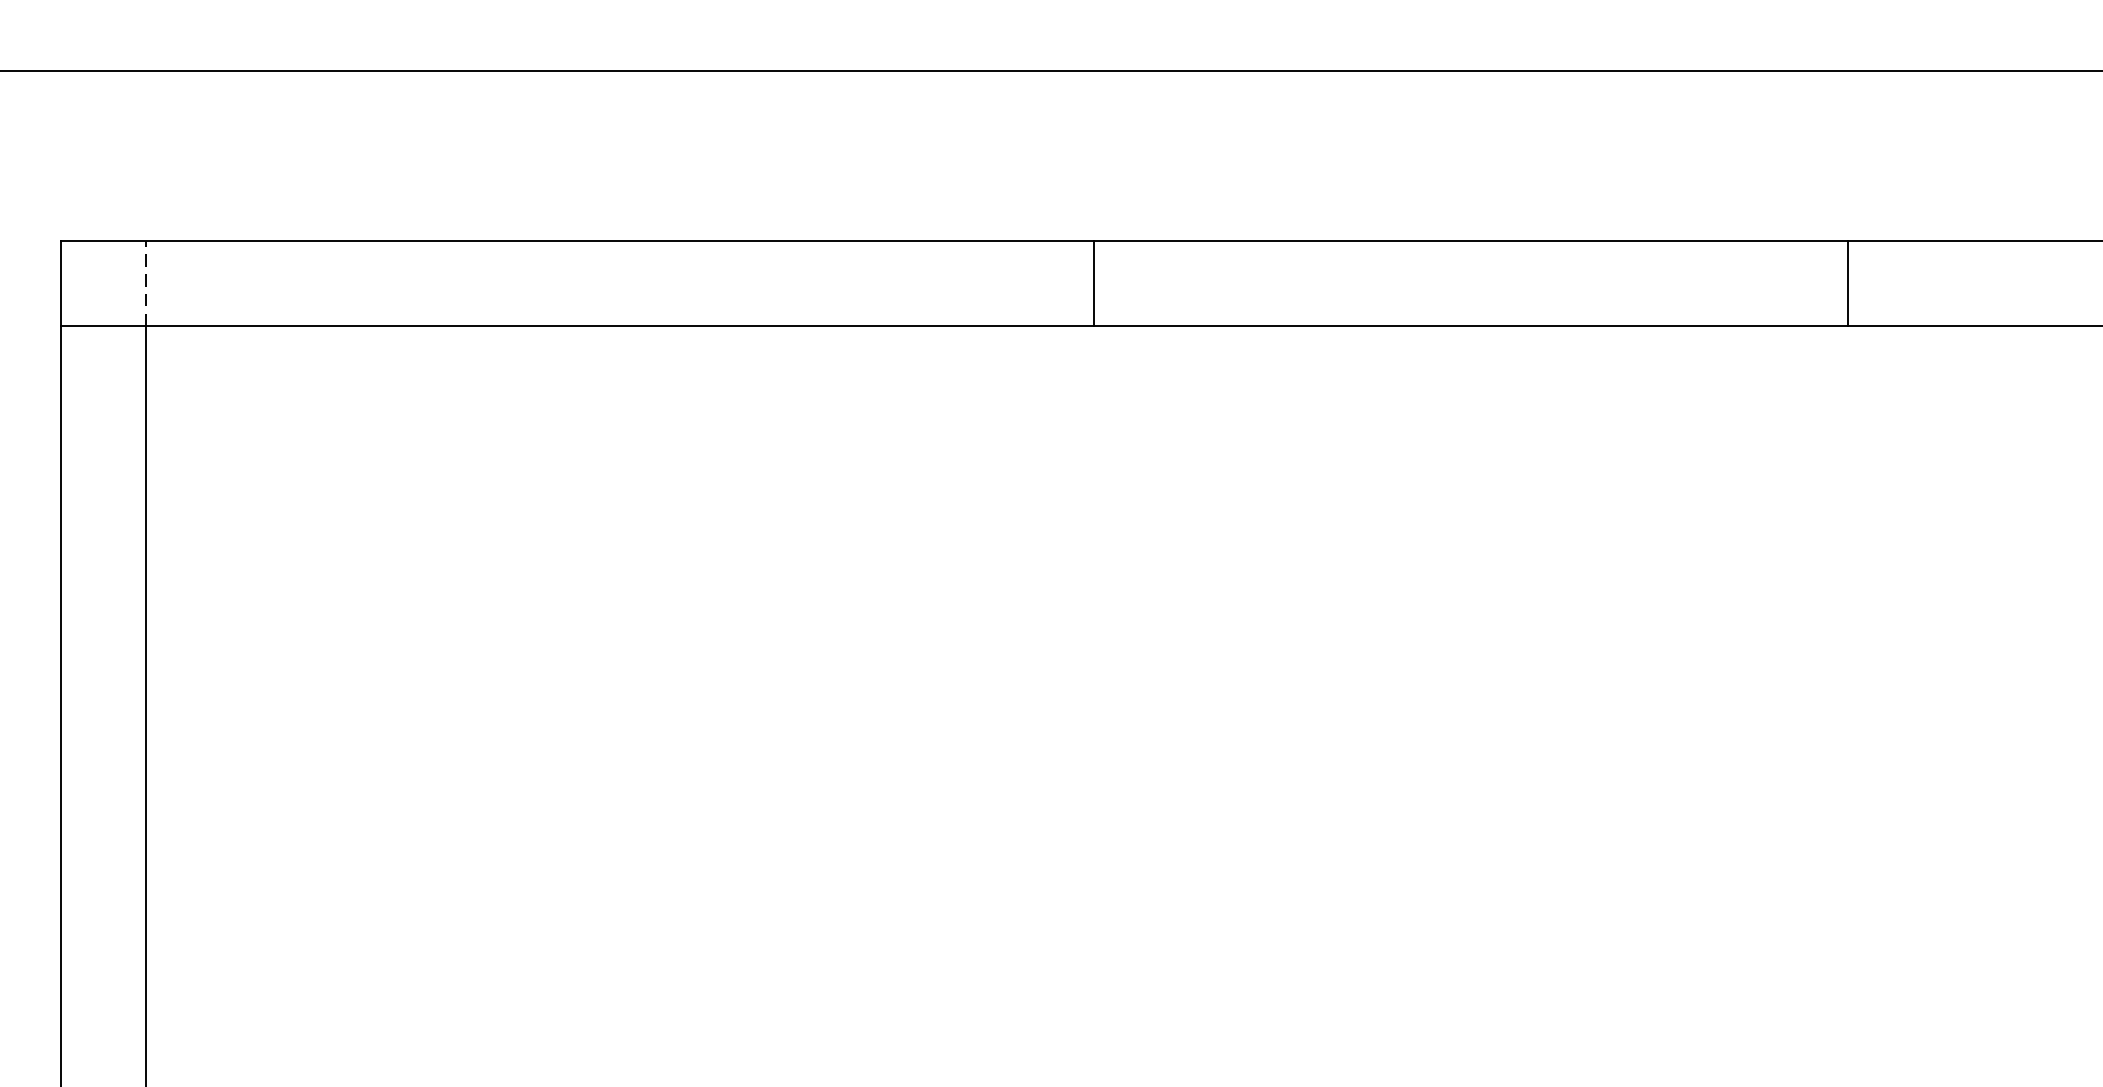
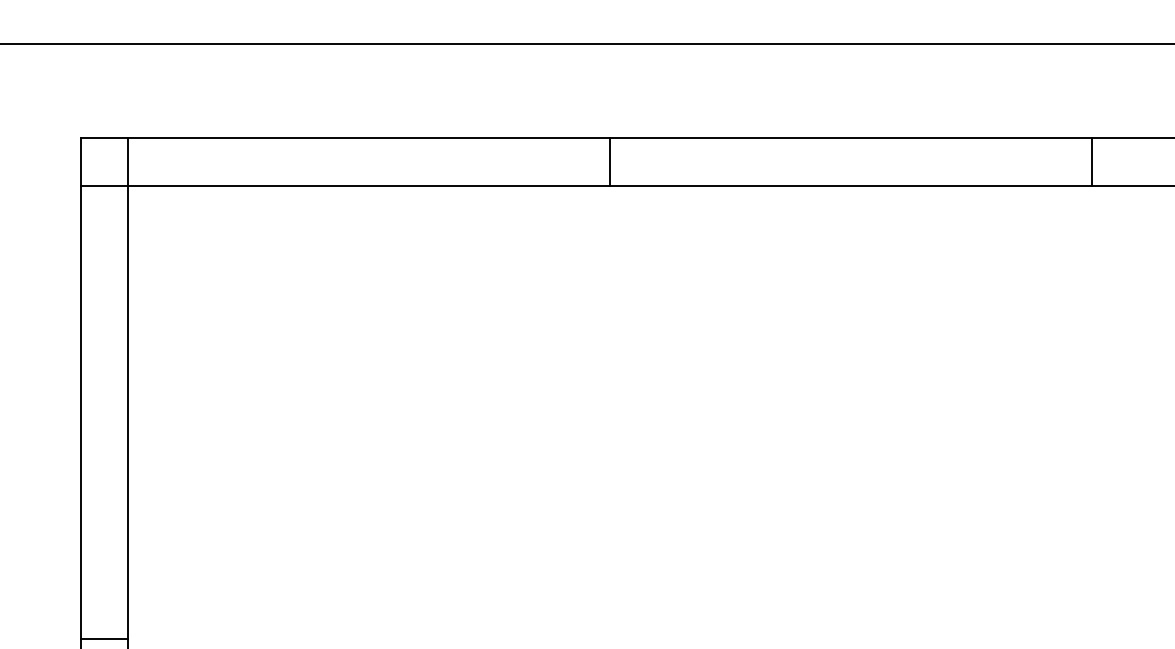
line: (1094, 282) -> (610, 161), moved
line: (1847, 282) -> (1092, 161), moved
line: (147, 284) -> (128, 162), dashed -> solid

